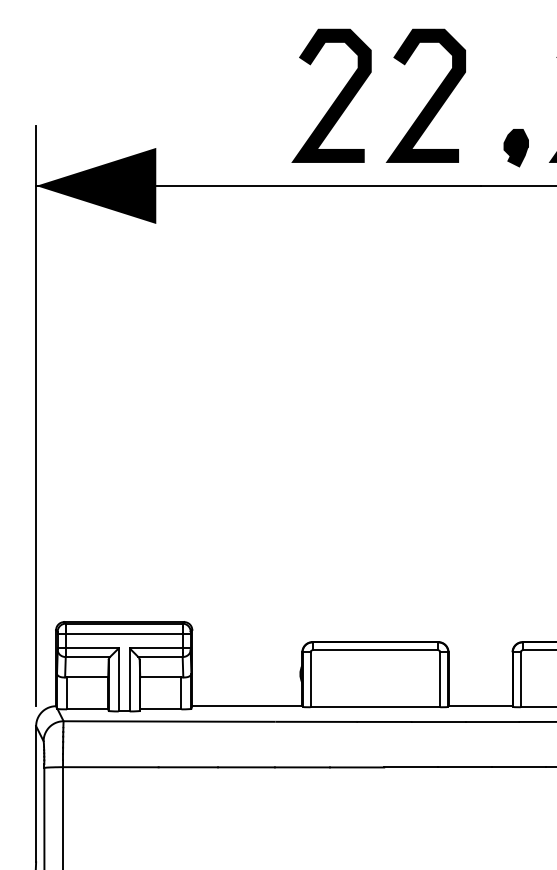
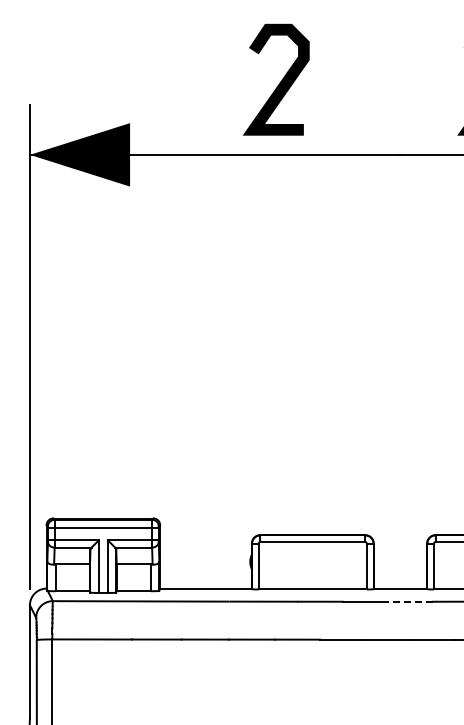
curve: (430, 99) -> (358, 82), removed
part: (515, 148) -> (429, 123), removed
line: (491, 721) -> (409, 601), solid -> dashed

